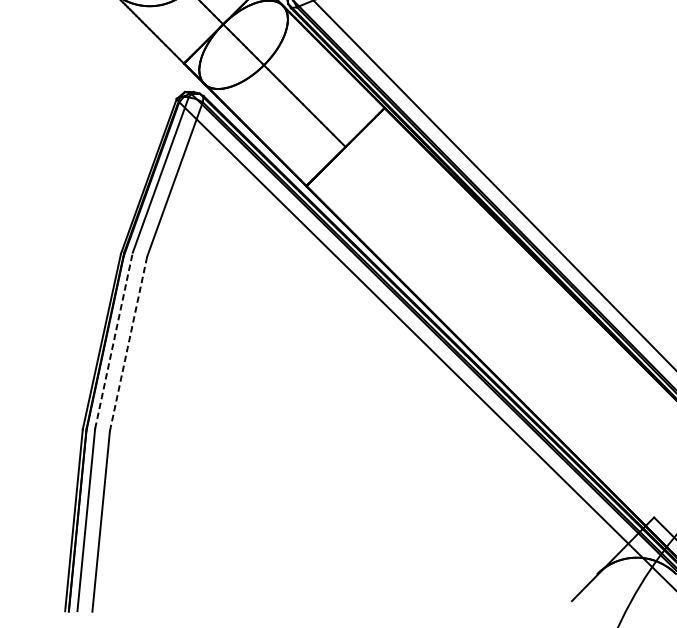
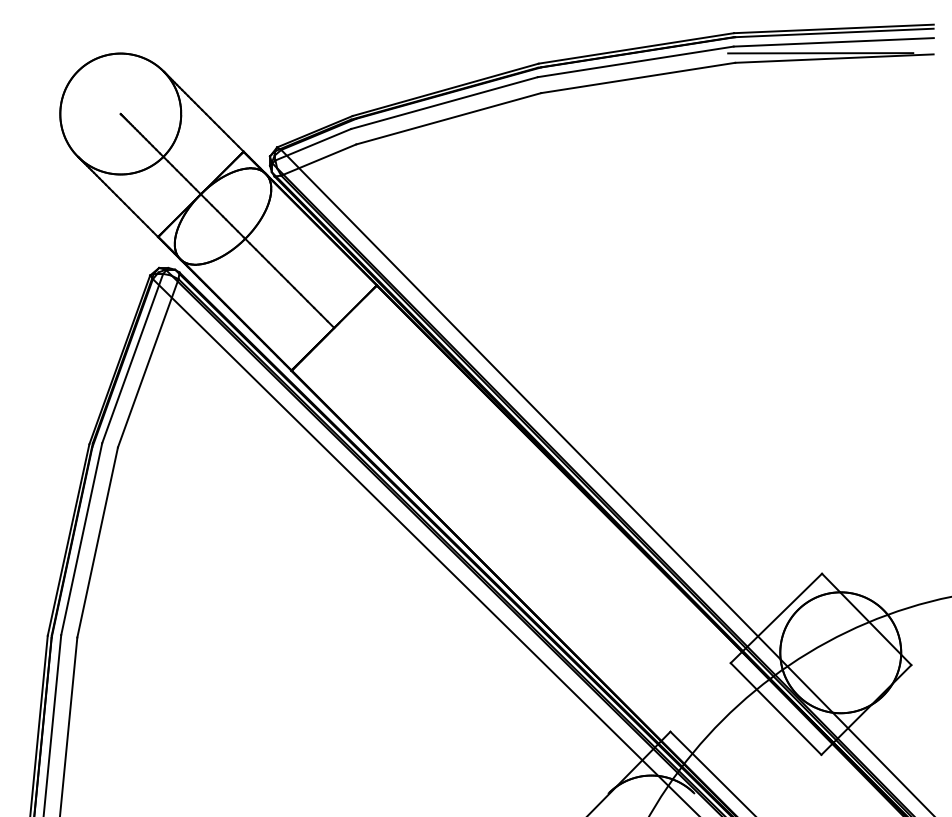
line: (113, 340) -> (81, 538), dashed -> solid
line: (128, 343) -> (97, 542), dashed -> solid

